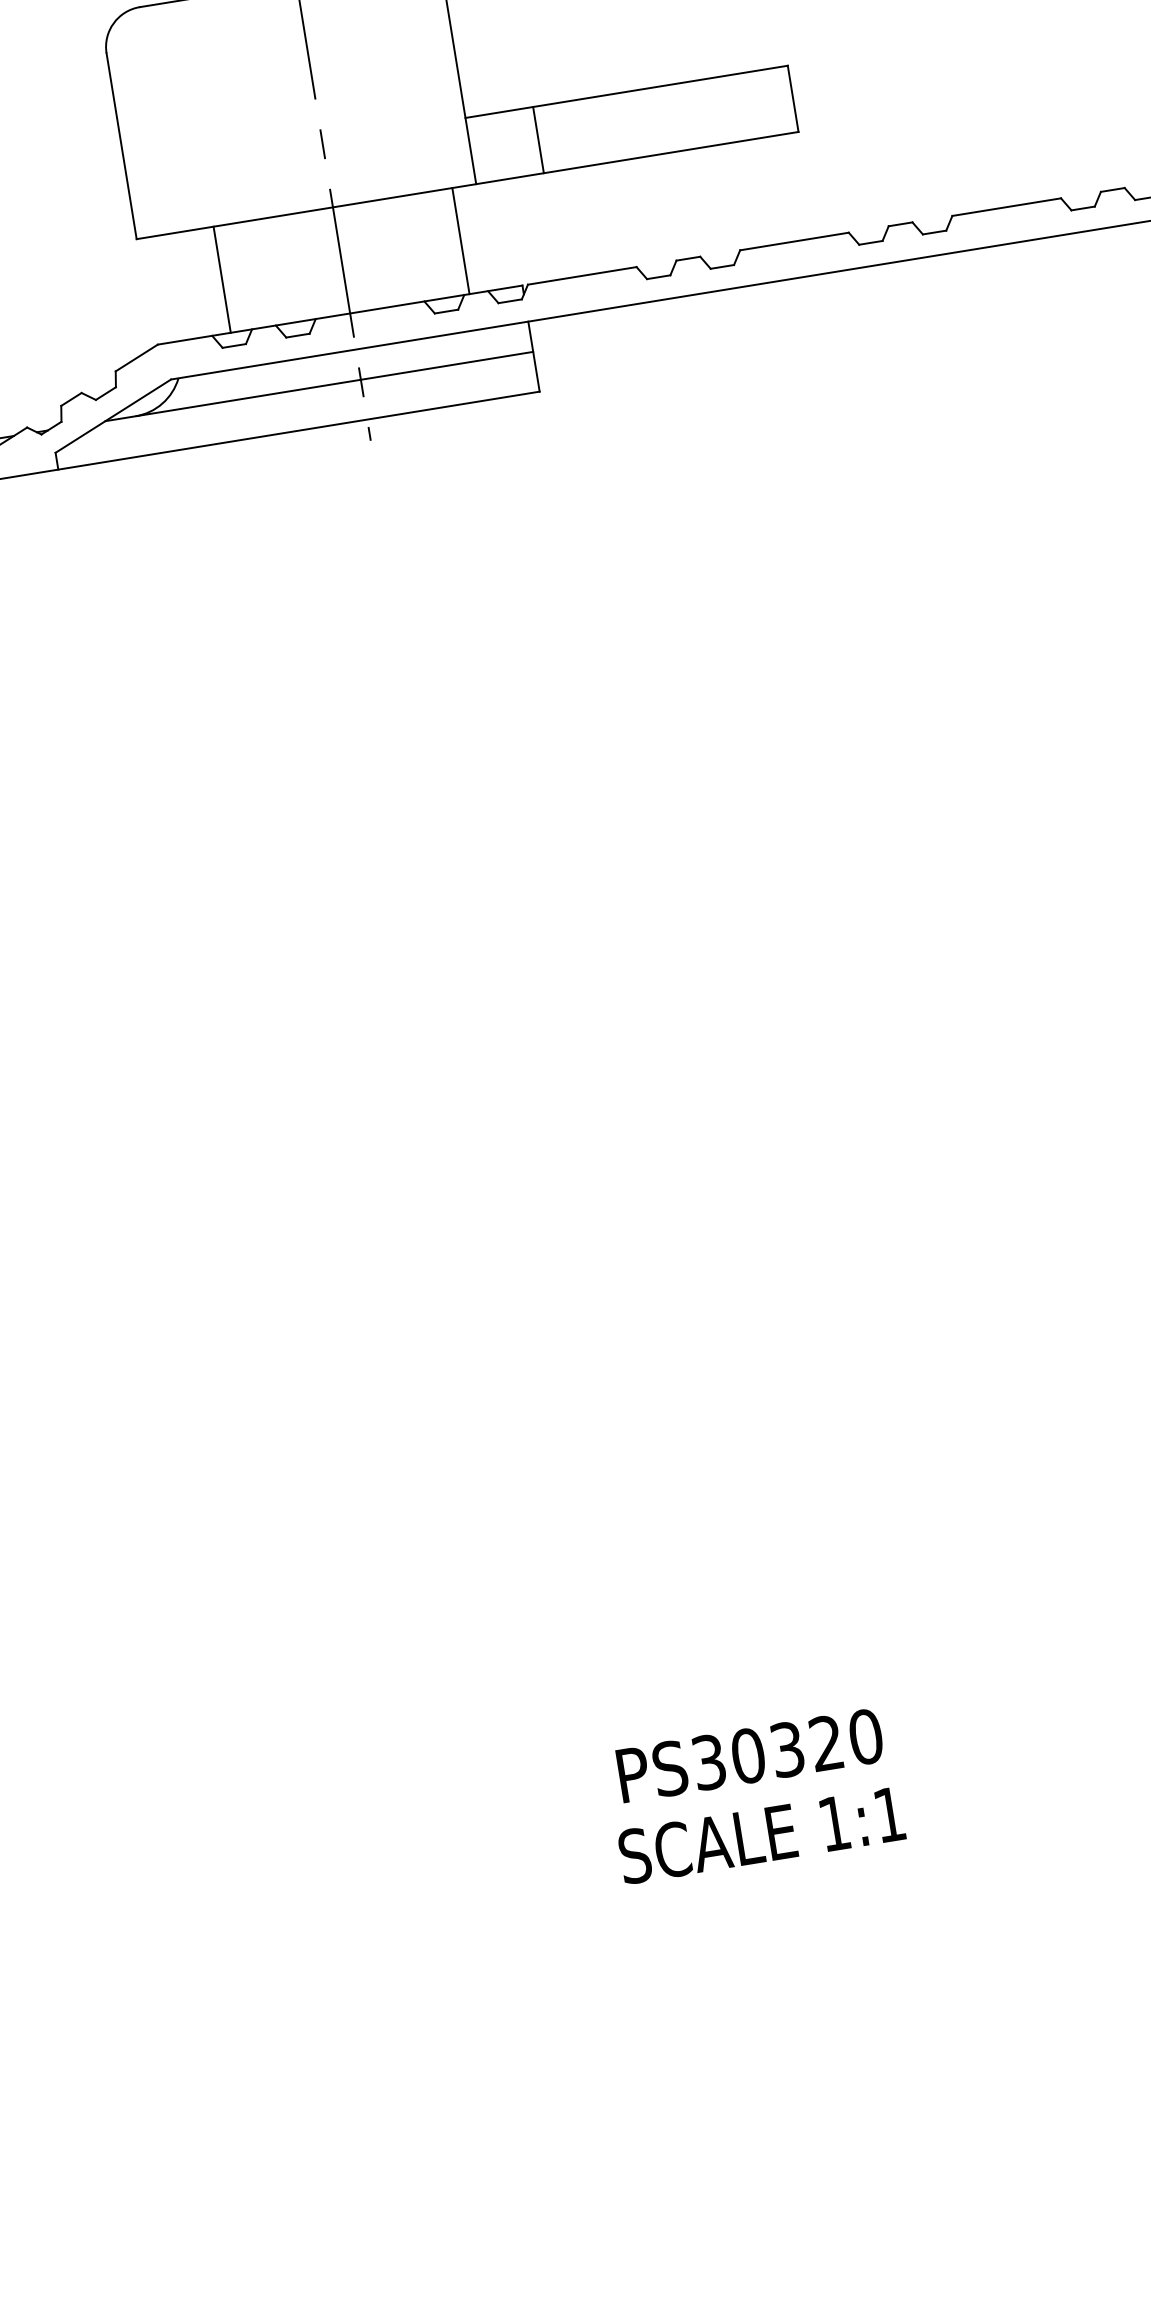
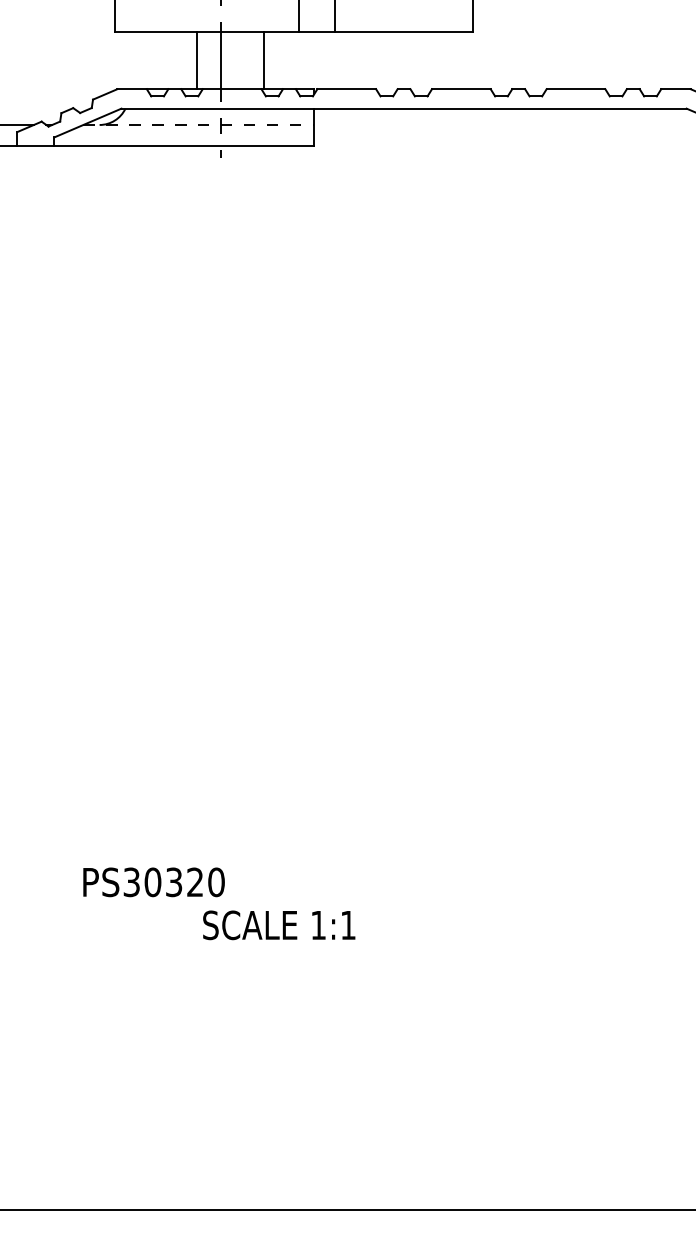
line: (460, 241) -> (263, 60), moved
line: (221, 279) -> (196, 60), moved
line: (318, 385) -> (198, 124), solid -> dashed
text: (749, 1756) -> (153, 882), moved
text: (762, 1835) -> (279, 925), moved

